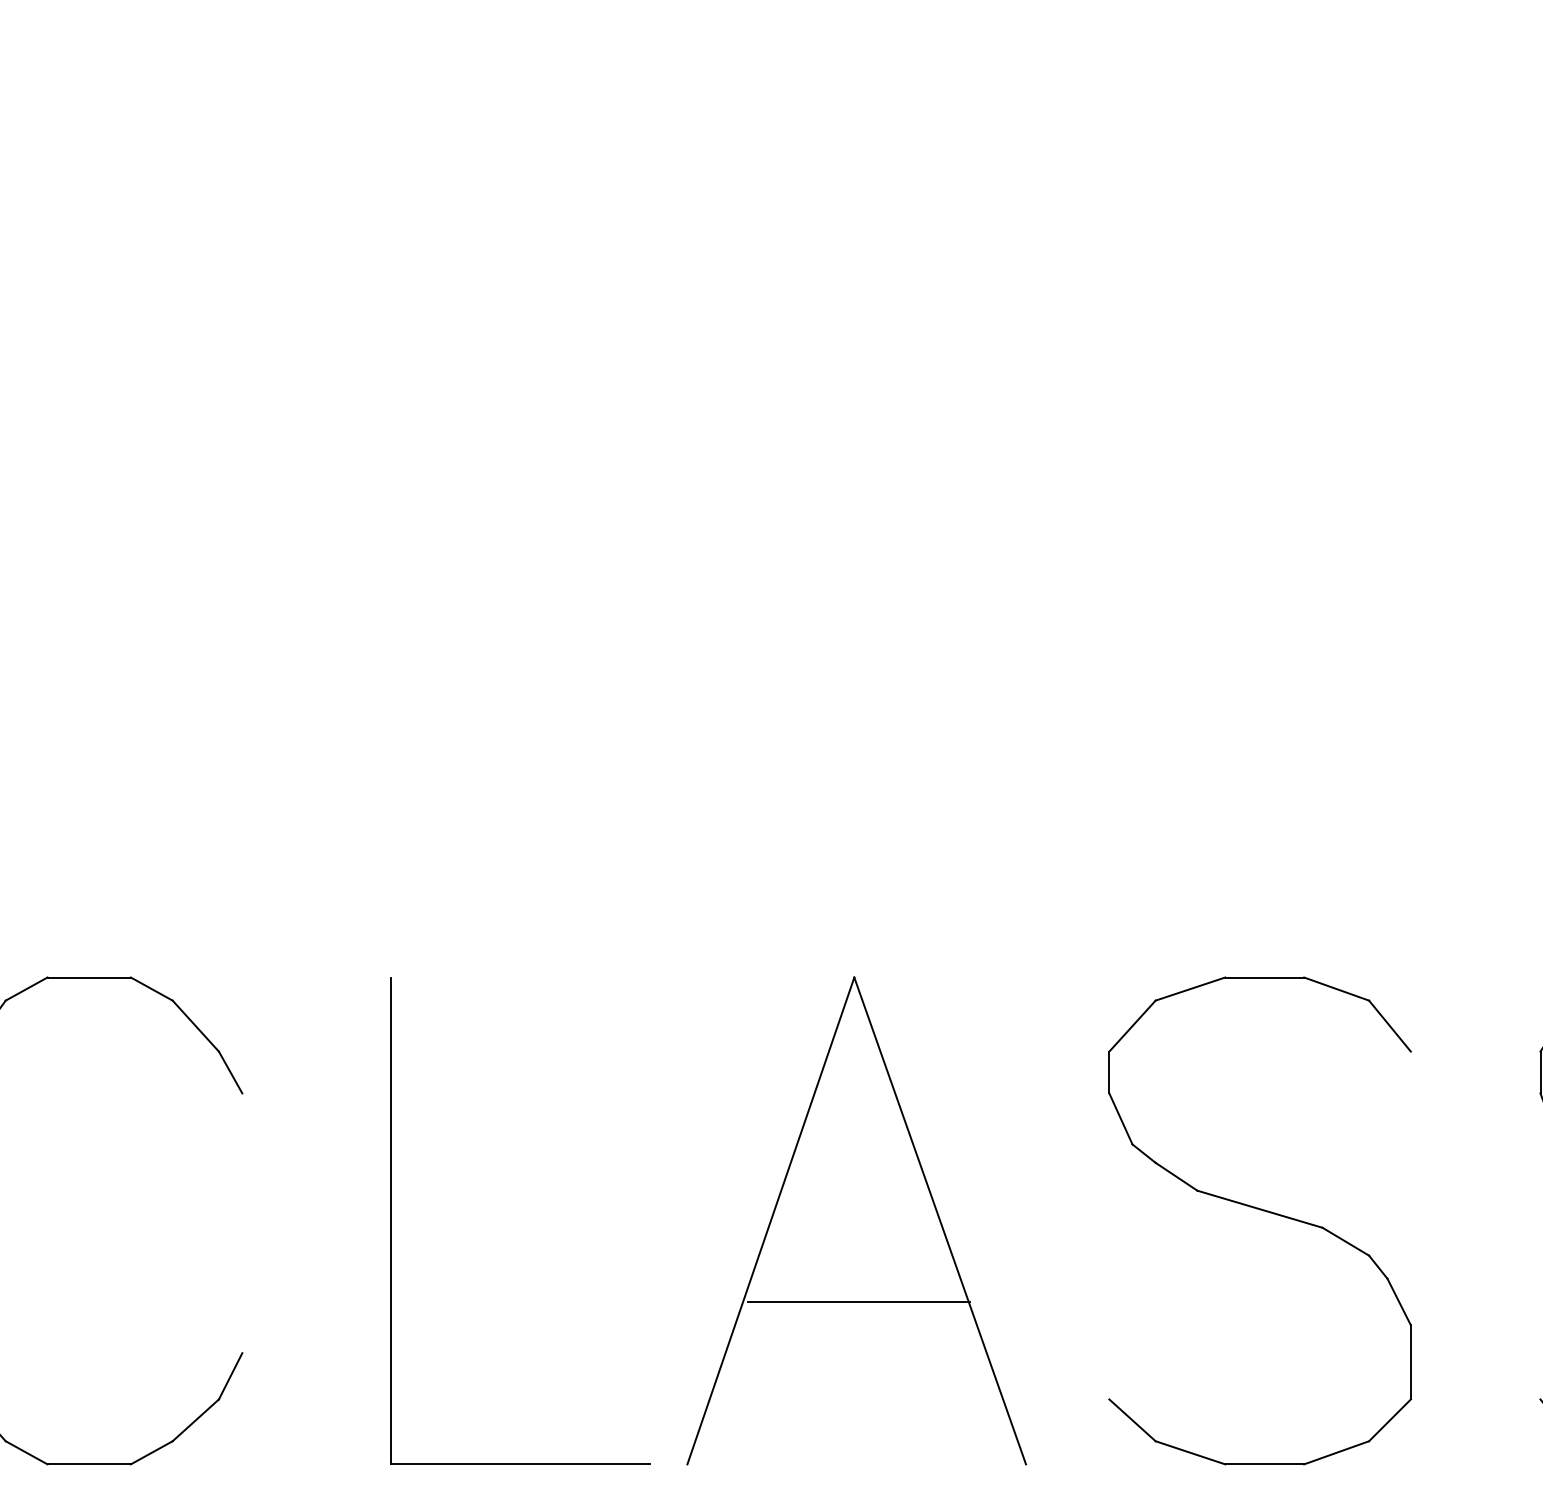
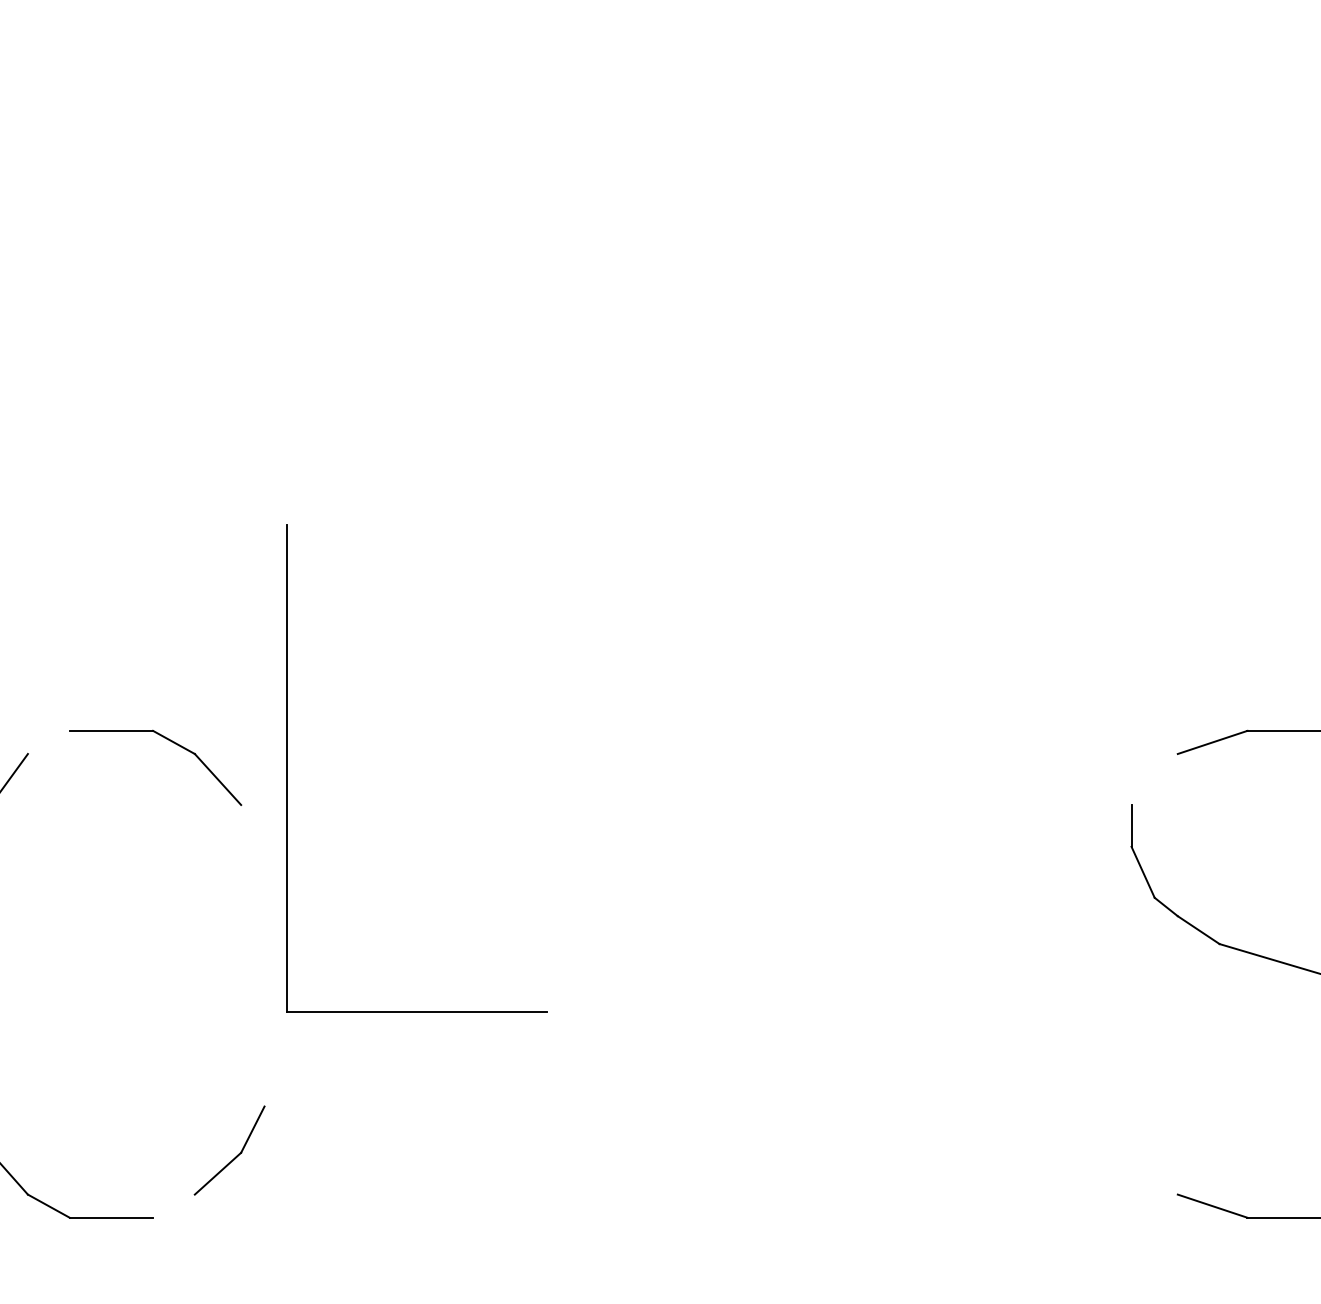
line: (26, 988) -> (48, 741), removed
line: (1132, 1025) -> (1154, 778), removed
line: (230, 1072) -> (252, 825), removed
part: (929, 1194) -> (951, 947), removed
part: (391, 1220) -> (287, 767), moved
line: (1132, 1420) -> (1154, 1173), removed
line: (151, 1452) -> (173, 1205), removed

